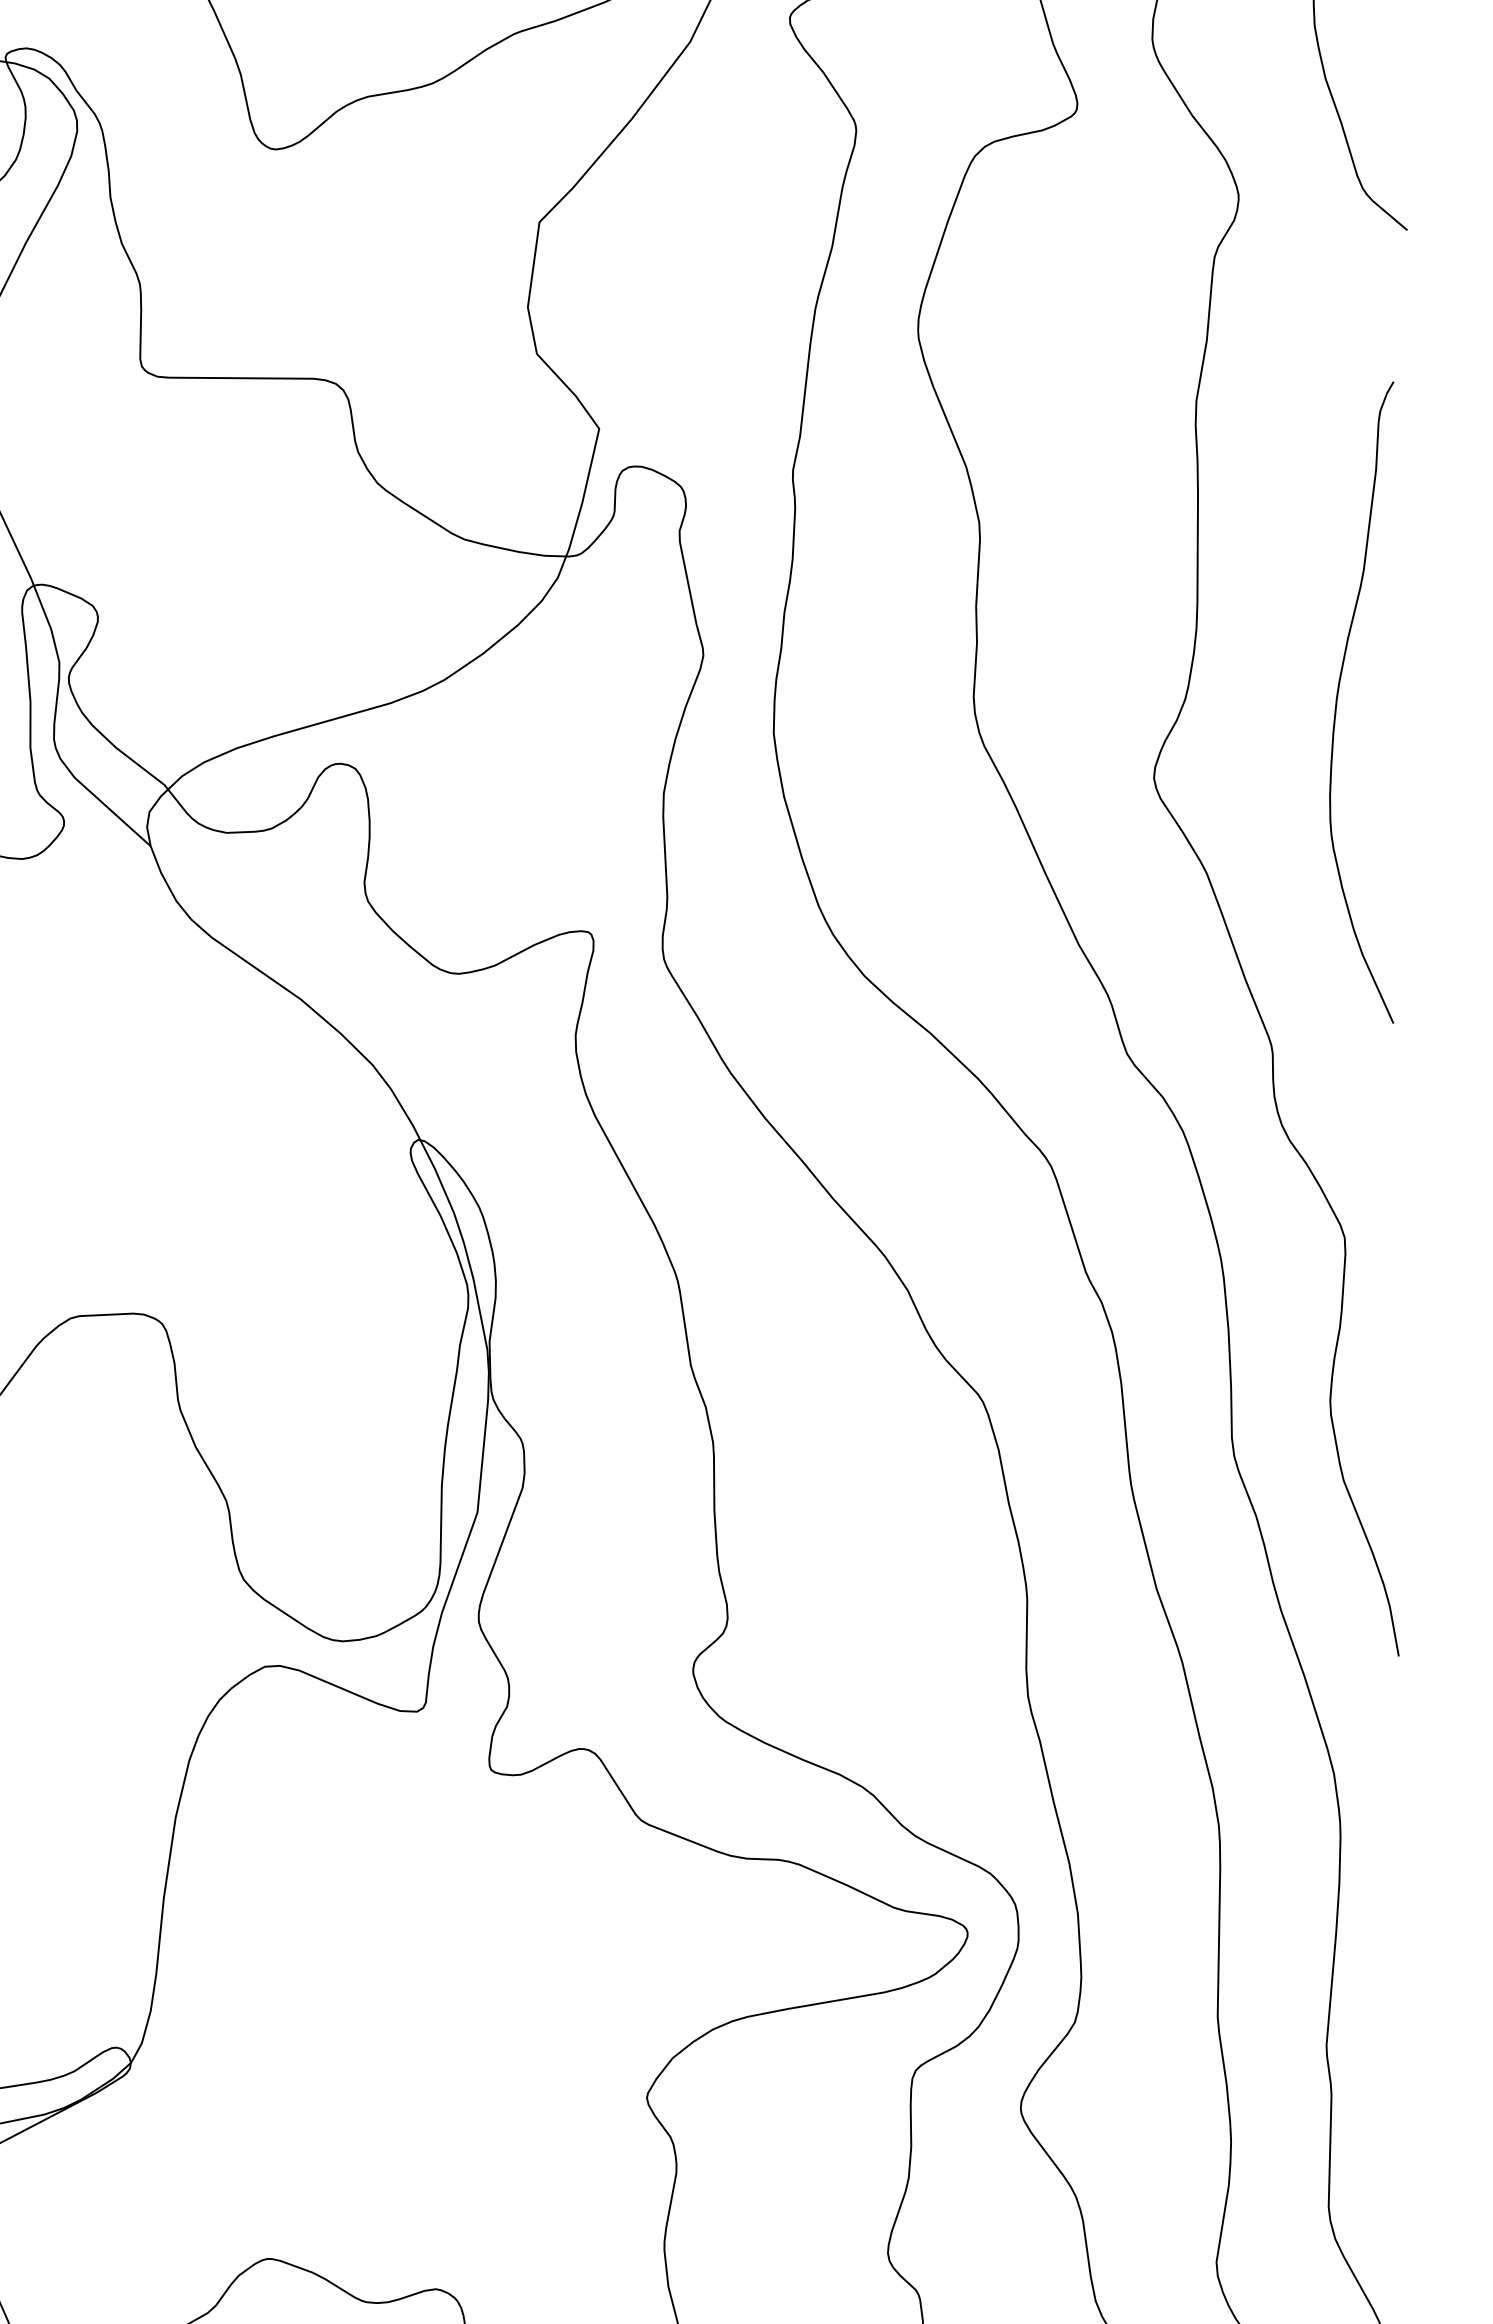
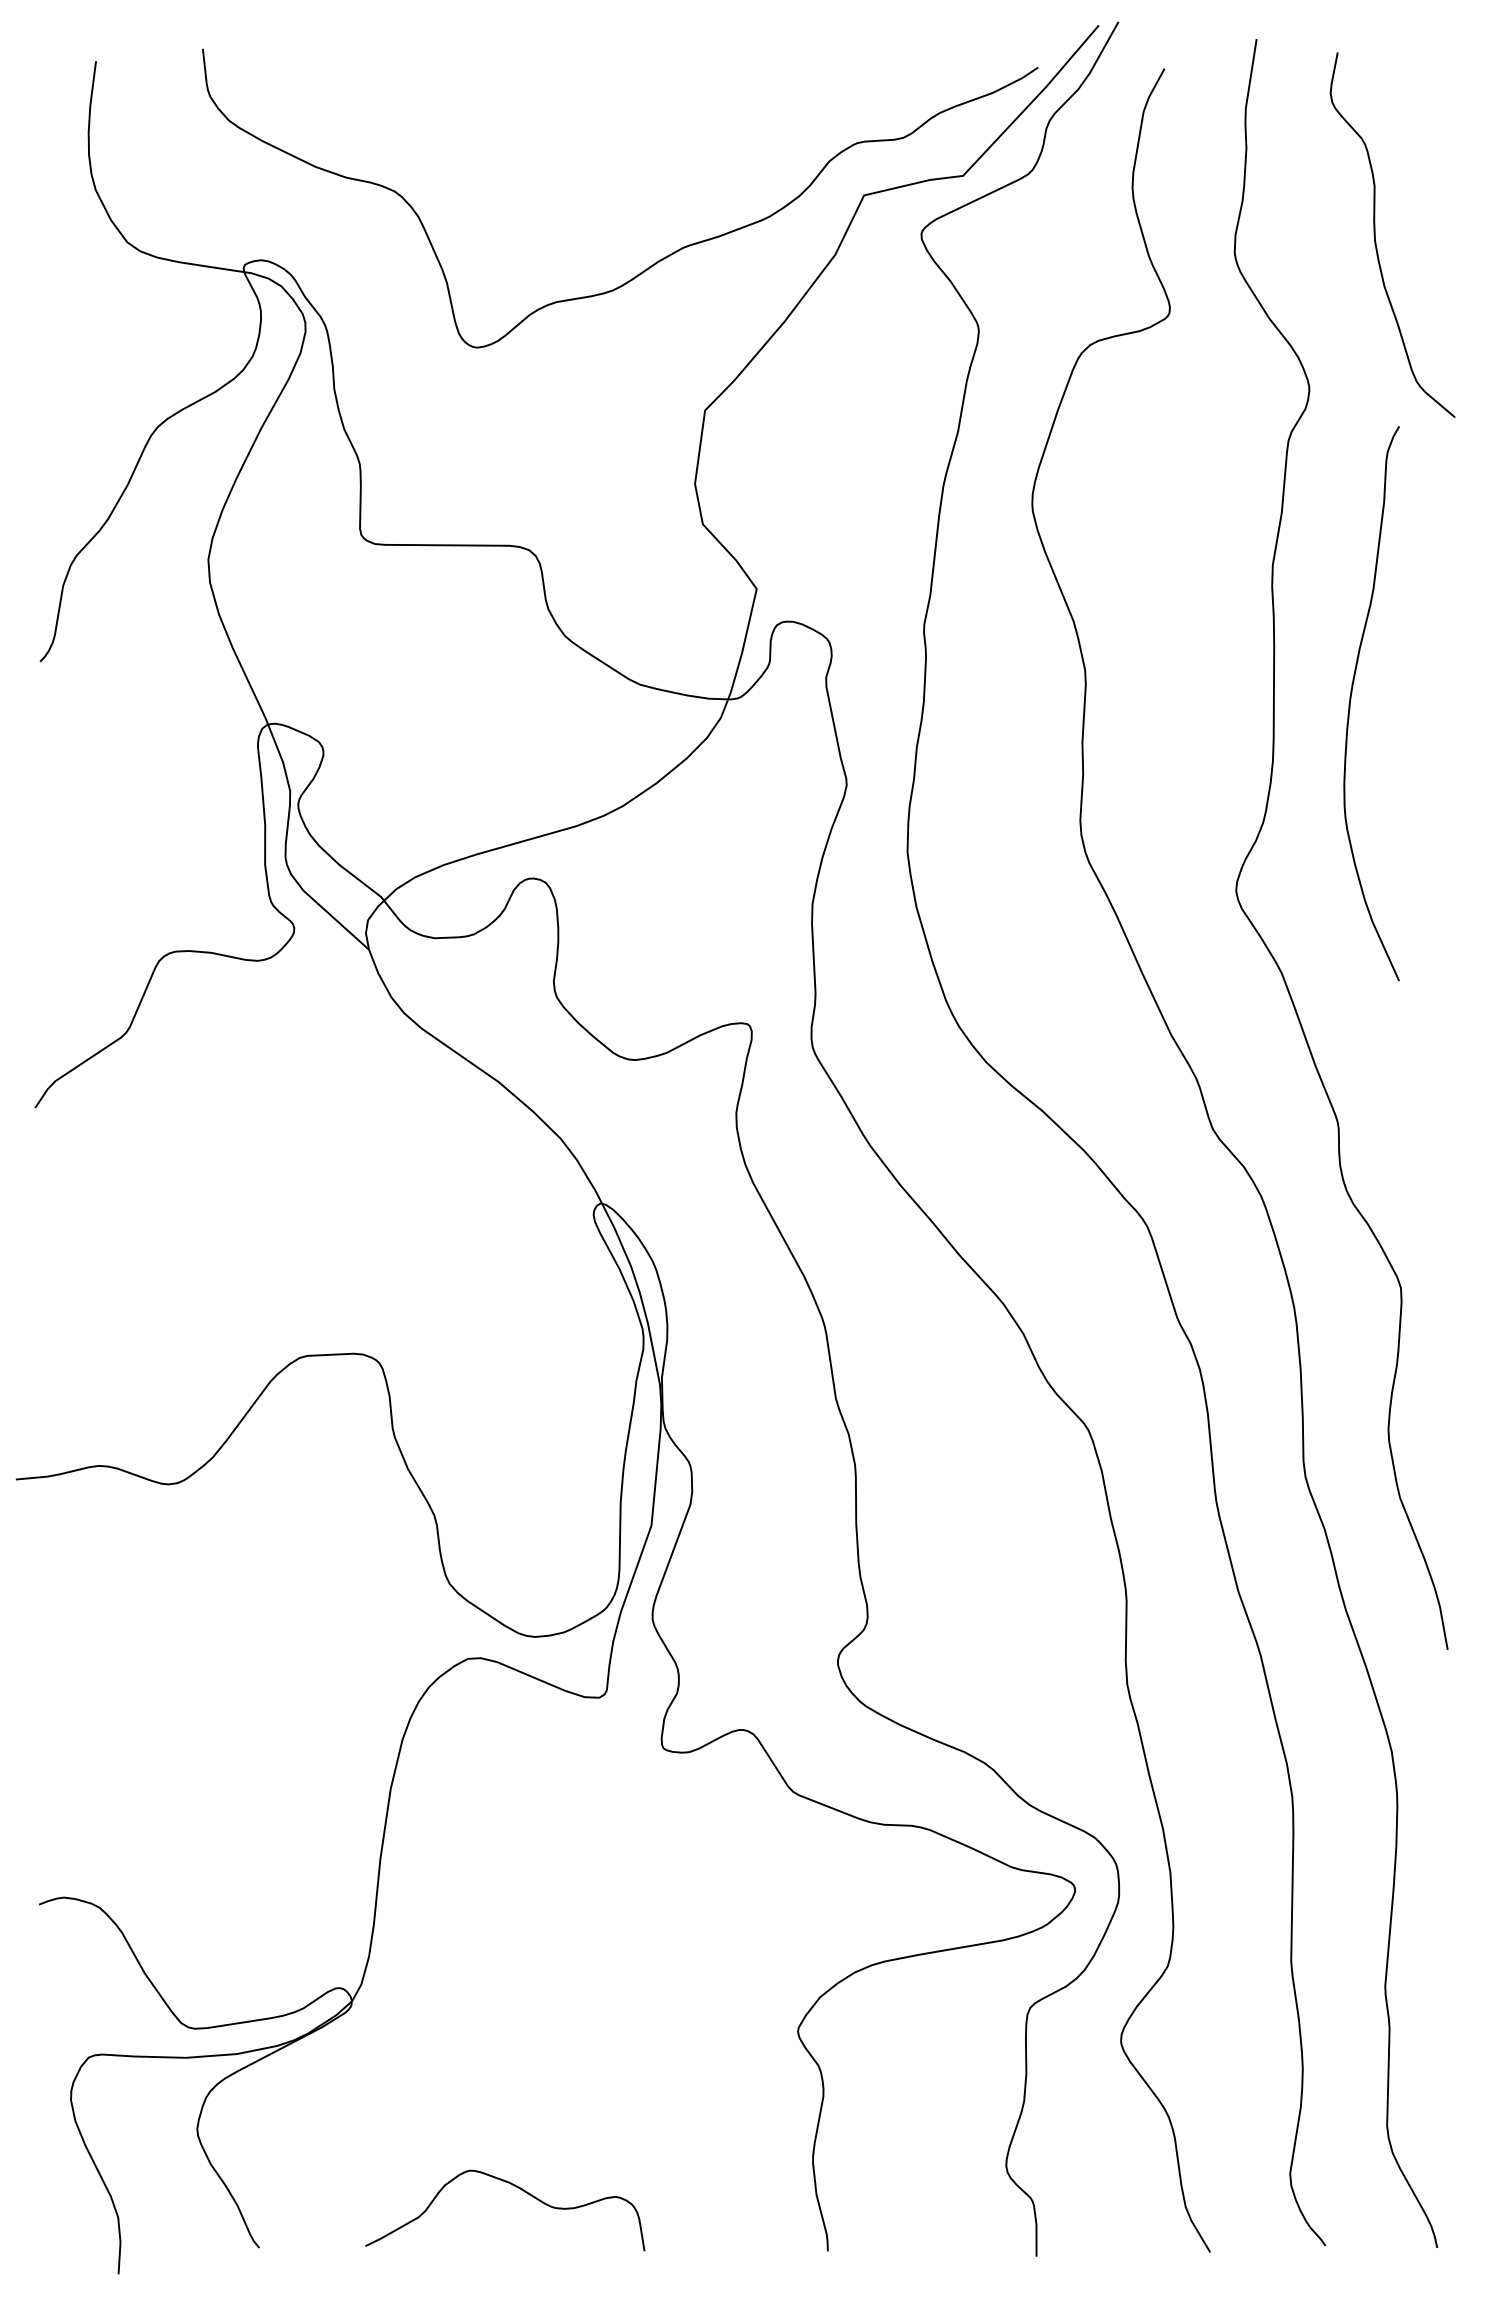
curve: (1338, 698) -> (1351, 700), moved

